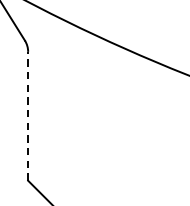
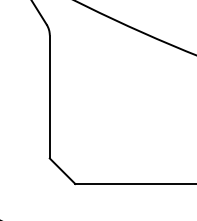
line: (27, 115) -> (49, 96), dashed -> solid

